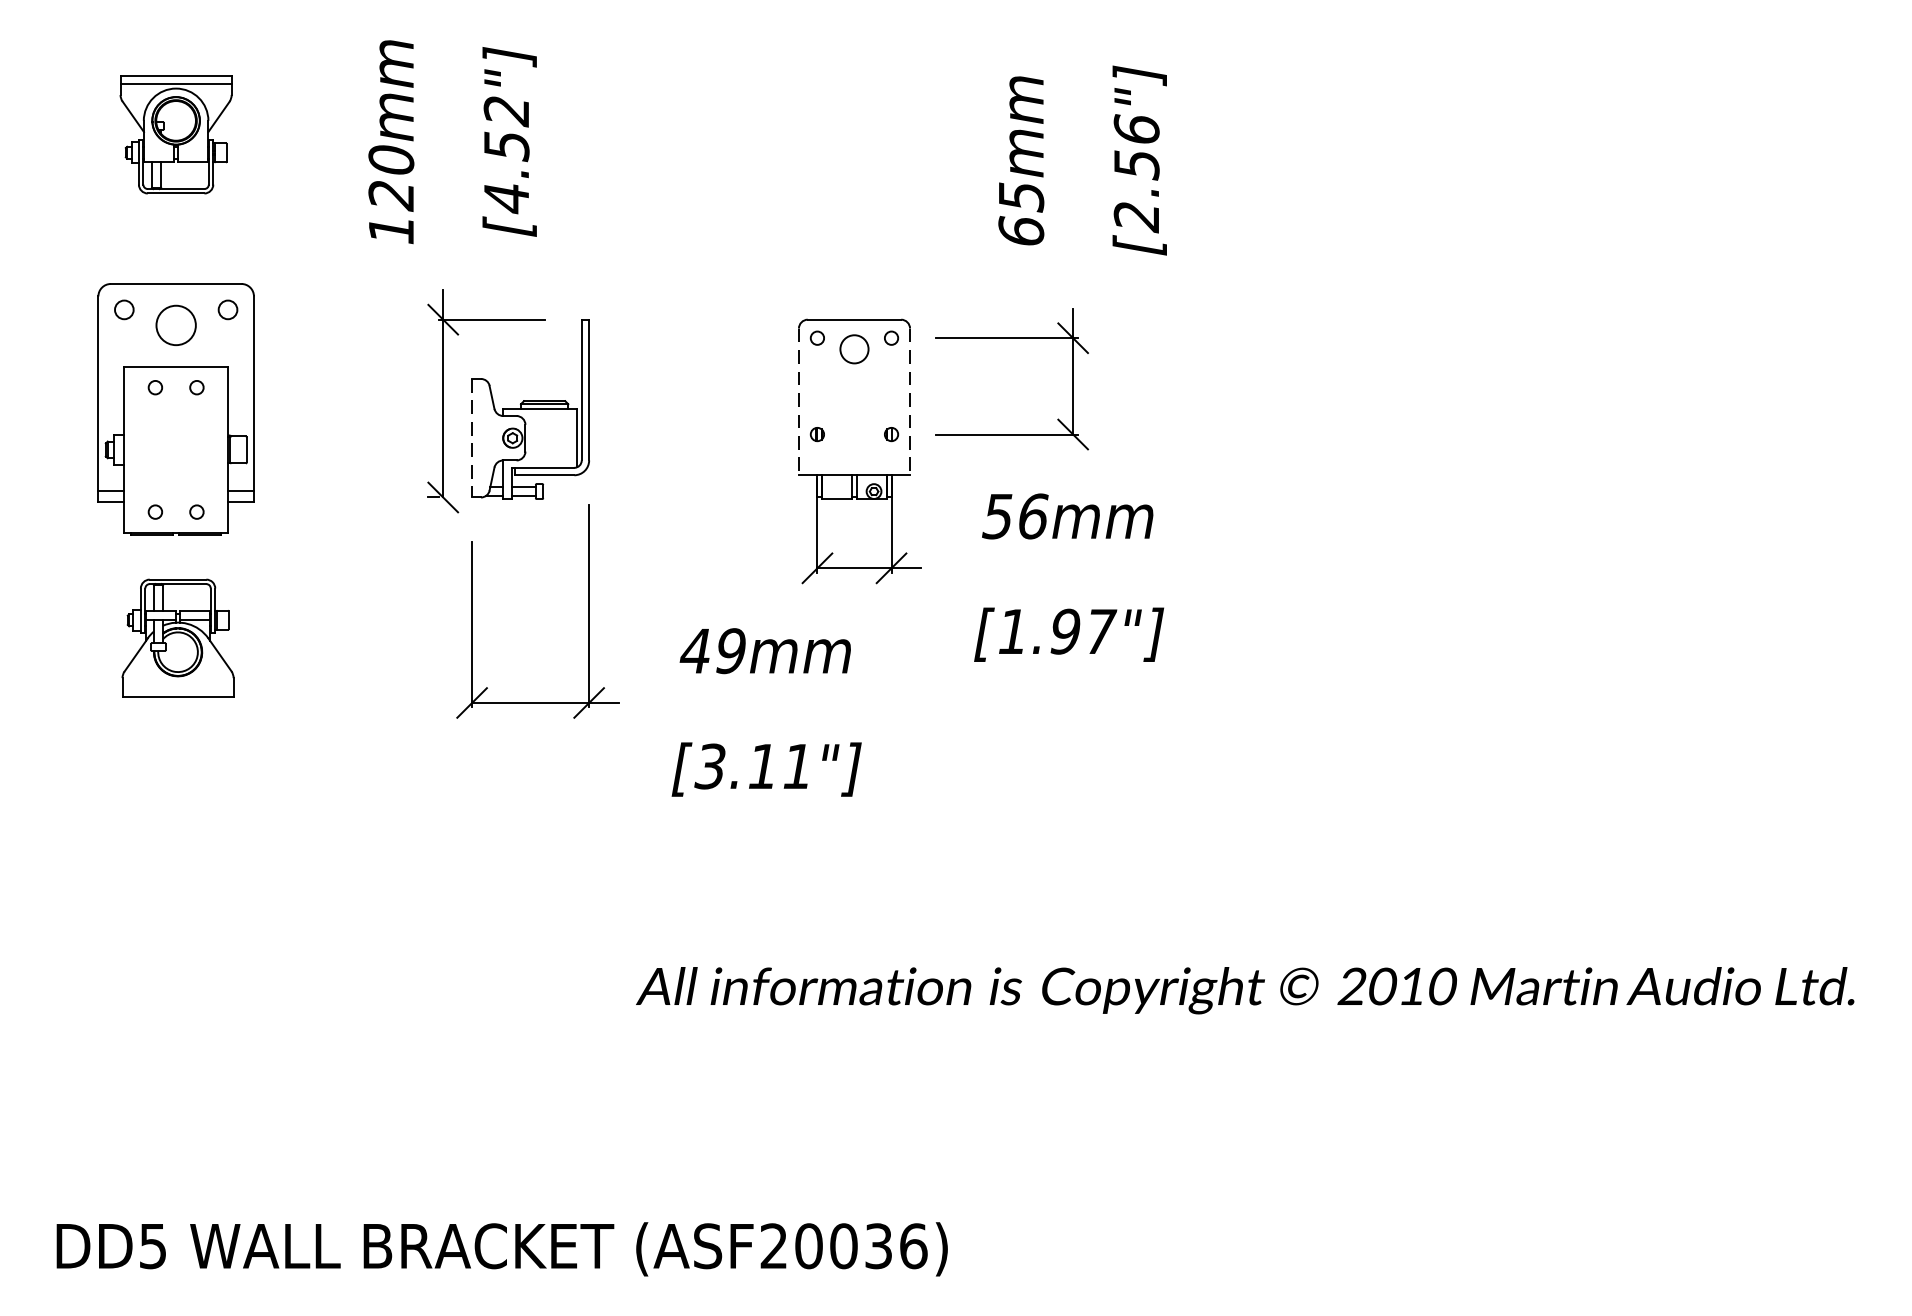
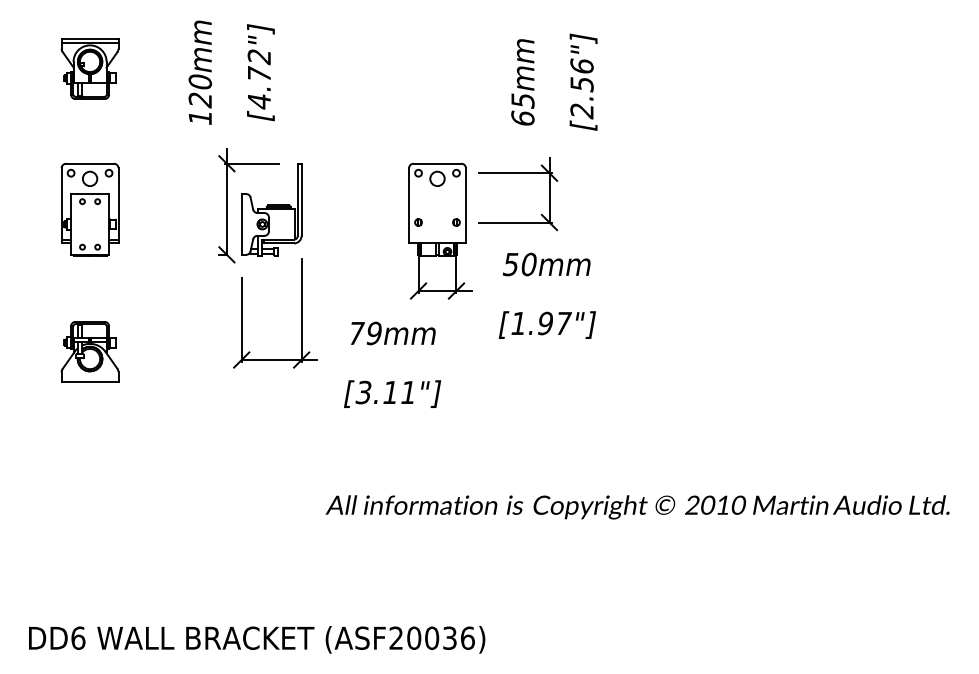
text: (506, 145) -> (259, 74), [4.52"] -> [4.72"]
line: (799, 401) -> (409, 205), dashed -> solid
line: (909, 401) -> (465, 205), dashed -> solid
part: (174, 409) -> (89, 209), size x0.71
line: (471, 438) -> (241, 224), dashed -> solid
text: (1032, 514) -> (528, 263), 56mm -> 50mm
part: (176, 637) -> (89, 351), moved
text: (696, 651) -> (356, 333), 49mm -> 79mm
text: (153, 1244) -> (78, 637), DD5 -> DD6

